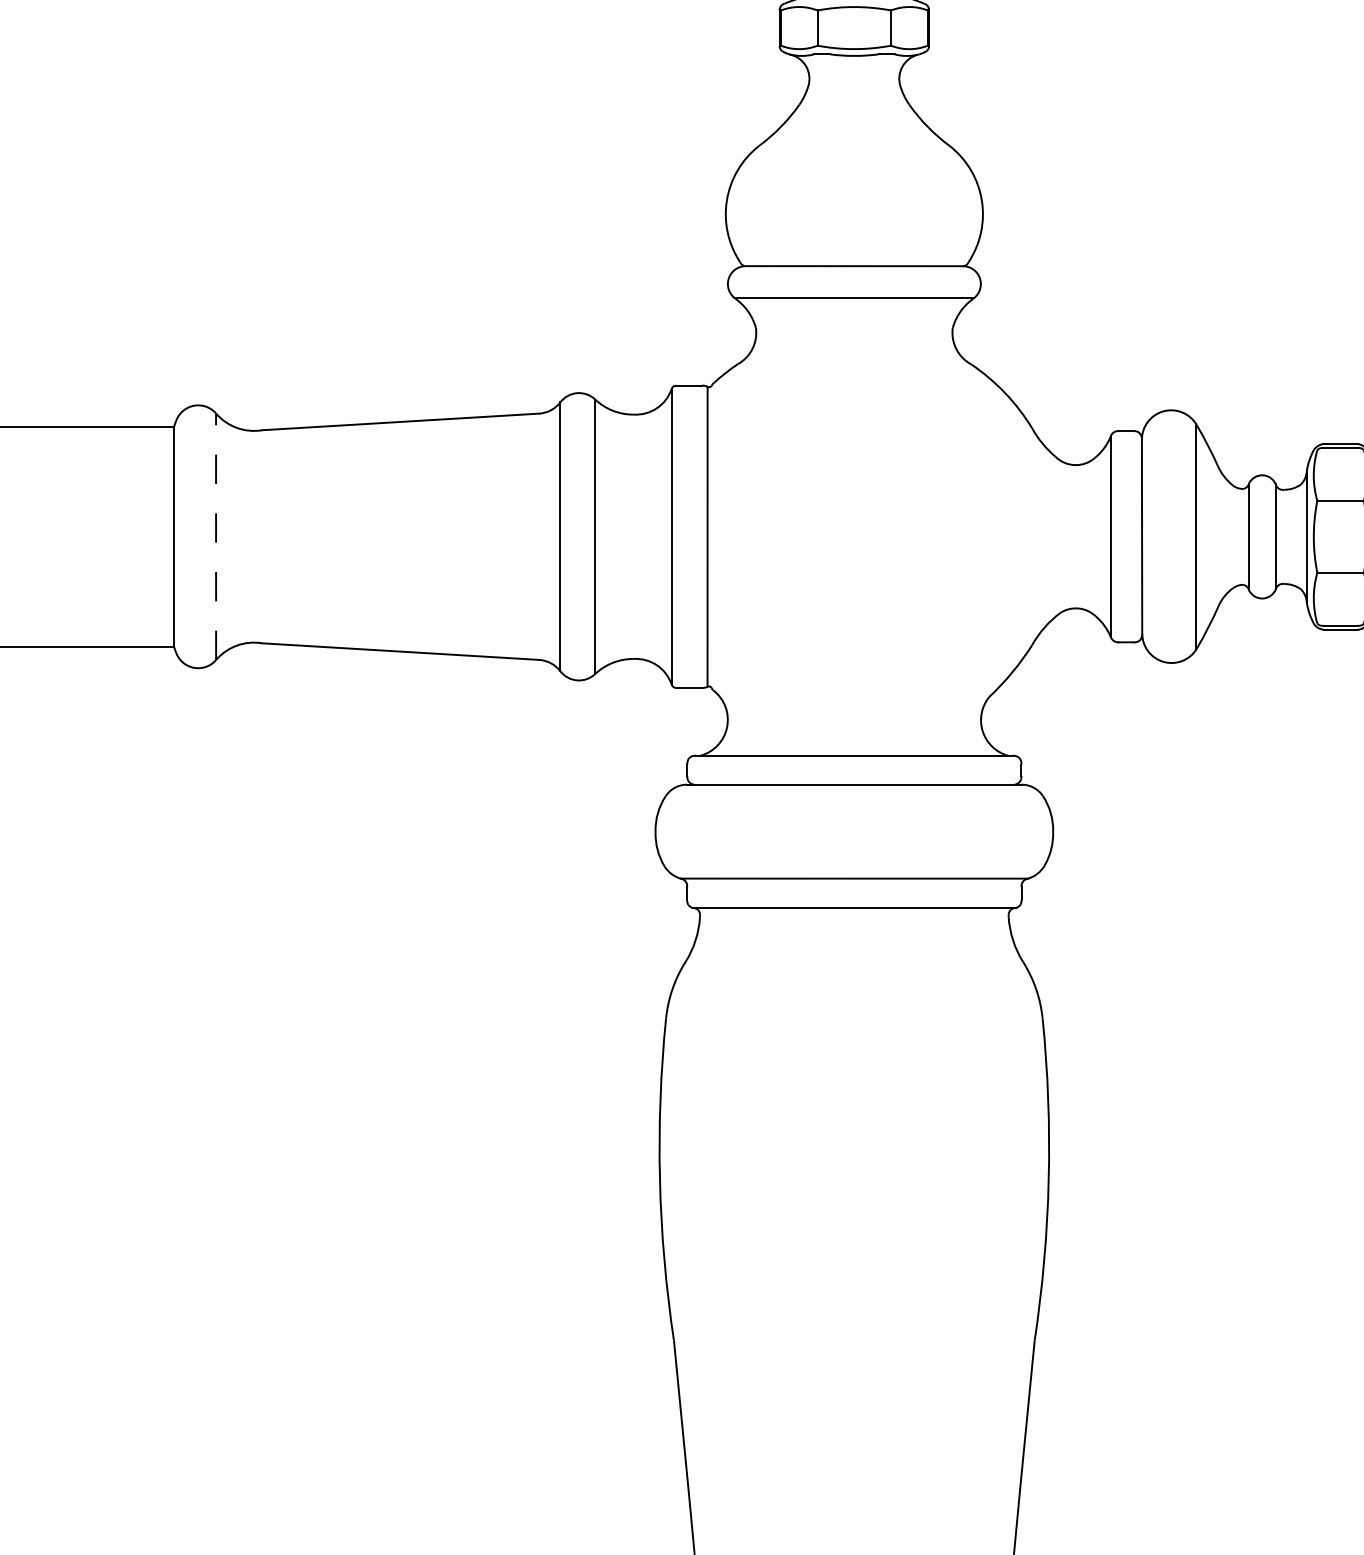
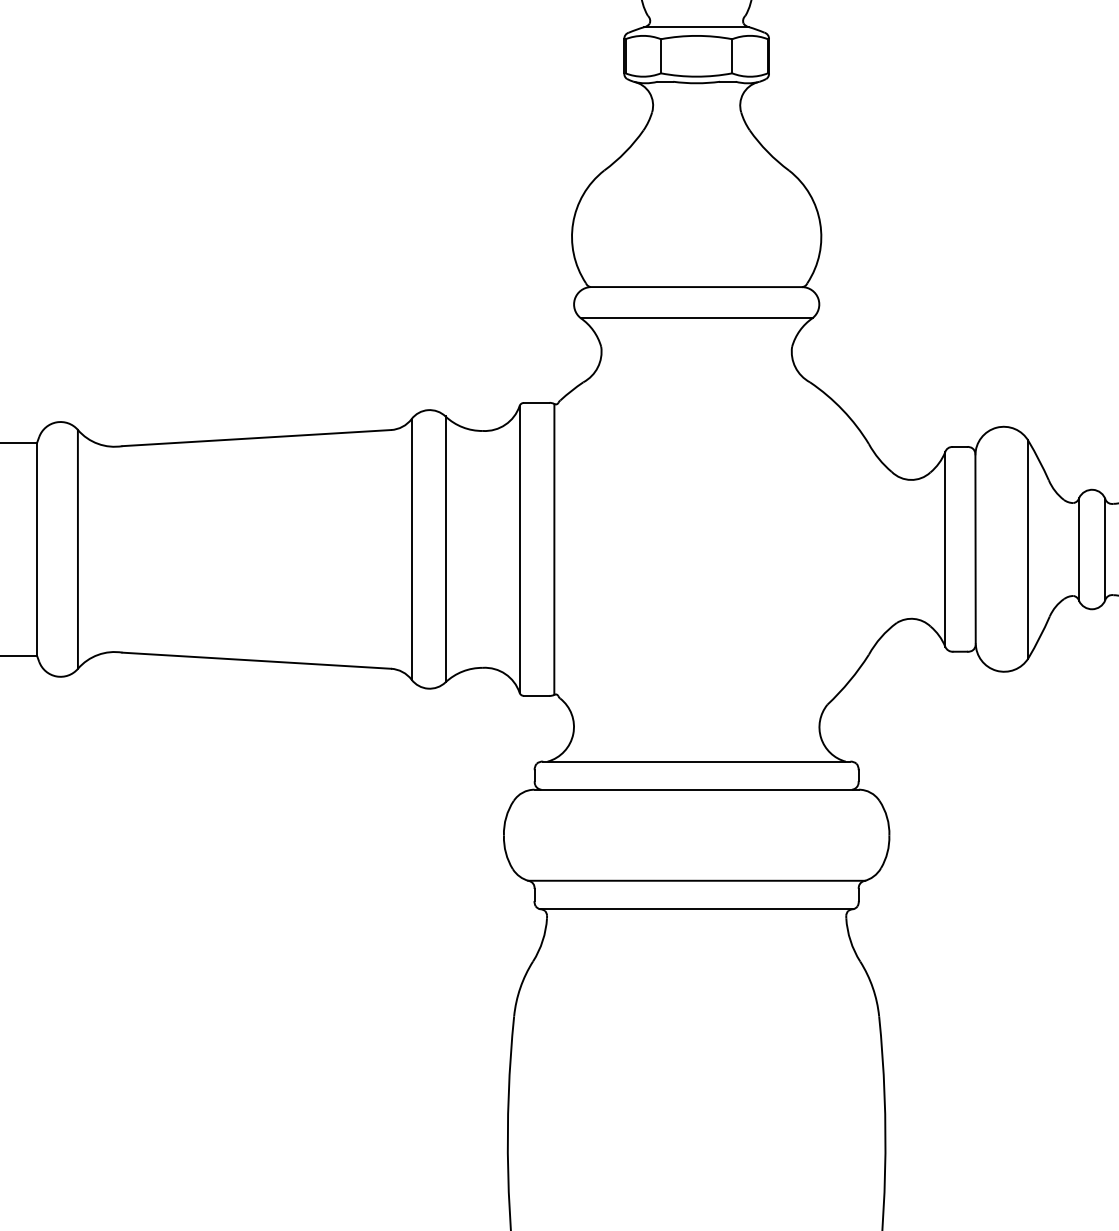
line: (216, 536) -> (78, 549), dashed -> solid

